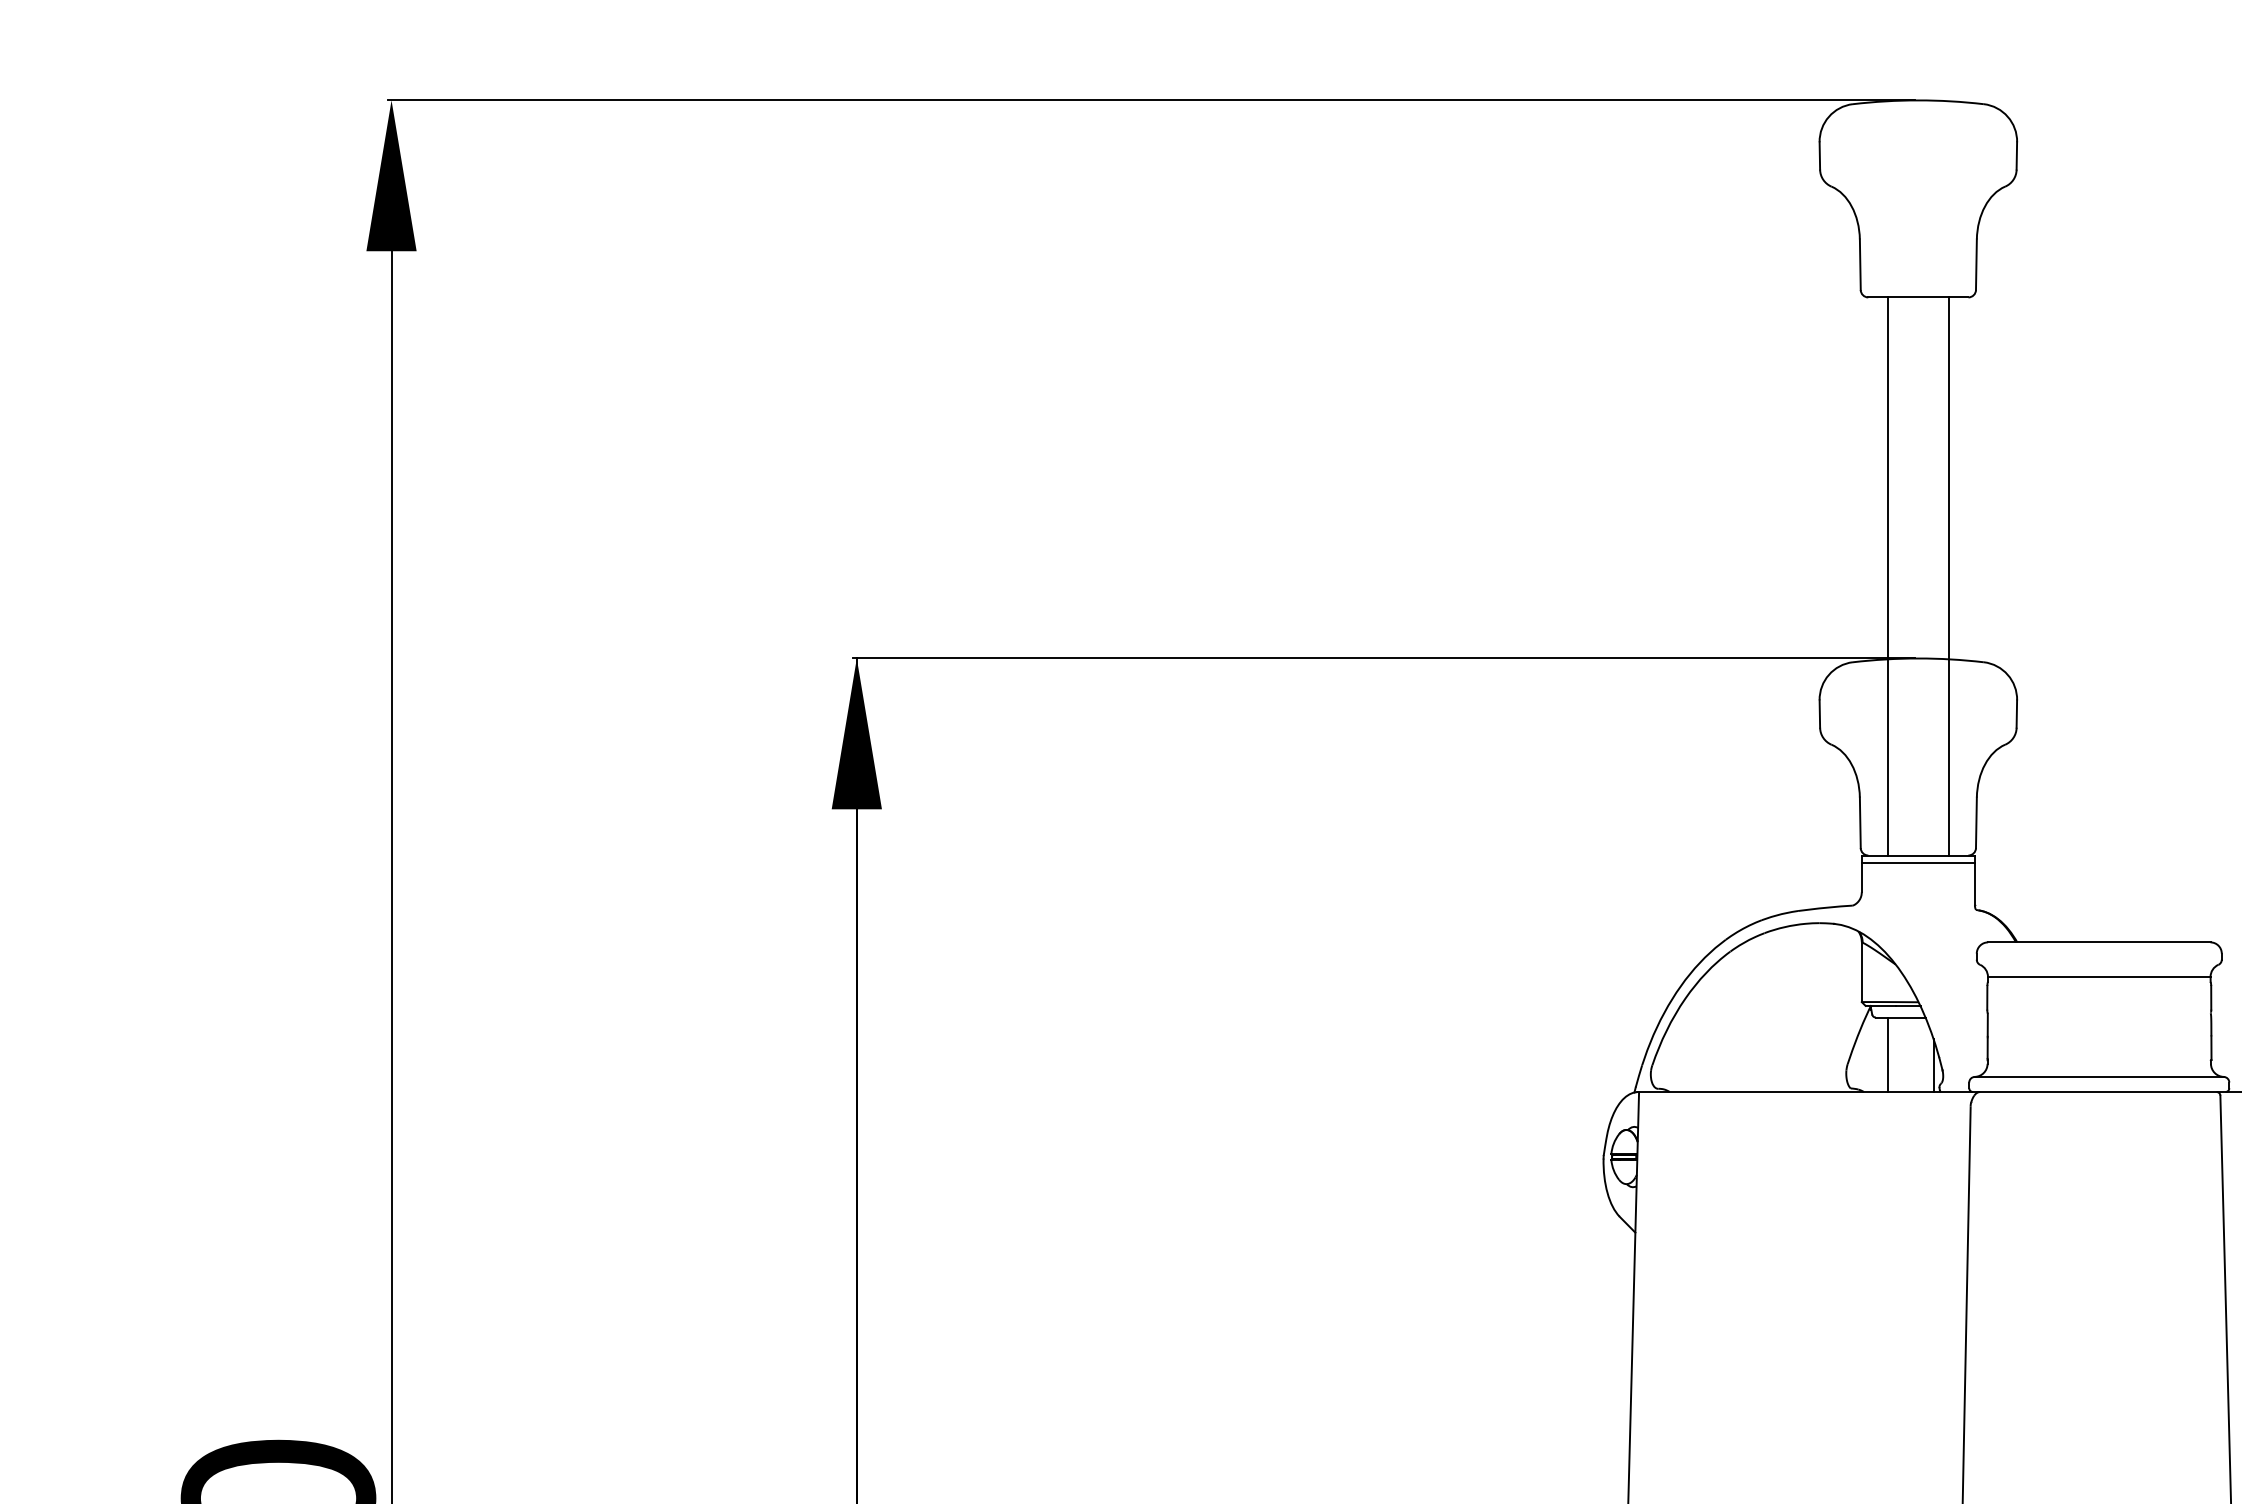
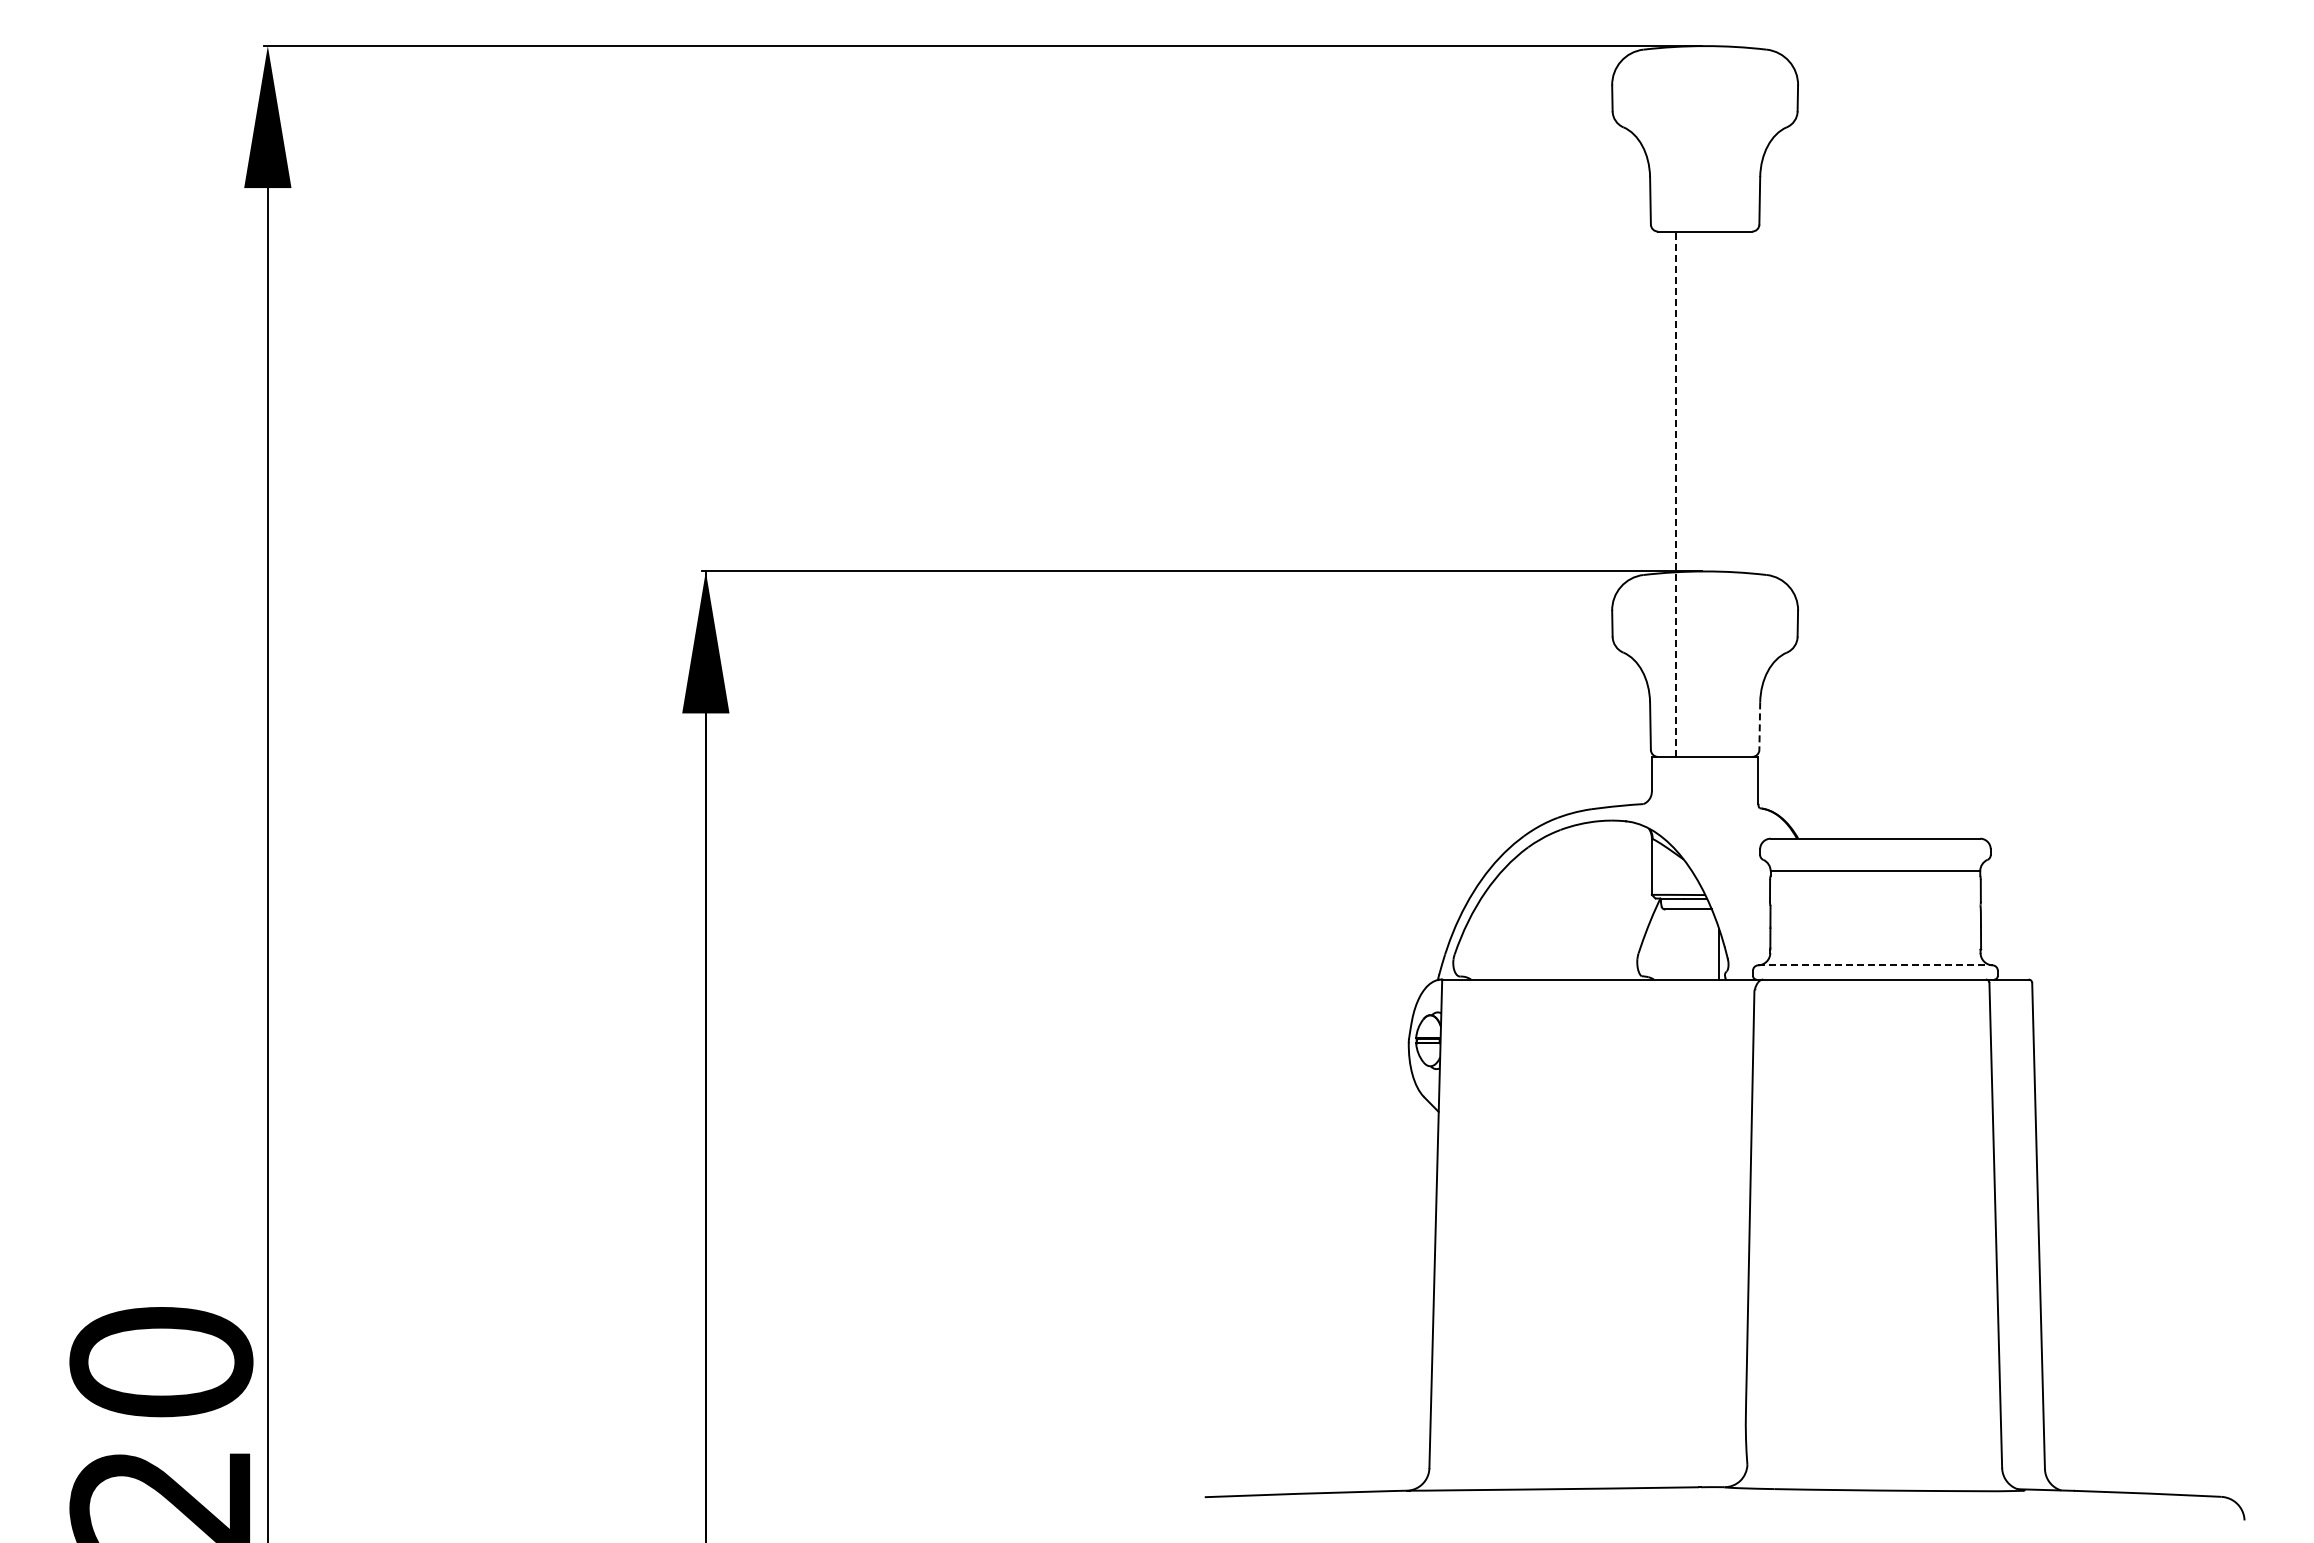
line: (1948, 575) -> (1733, 493), removed
line: (1887, 576) -> (1676, 494), solid -> dashed
line: (1976, 823) -> (1759, 726), solid -> dashed
line: (1917, 863) -> (1704, 764), removed
line: (1887, 1054) -> (1676, 944), removed
line: (2099, 1077) -> (1875, 965), solid -> dashed

